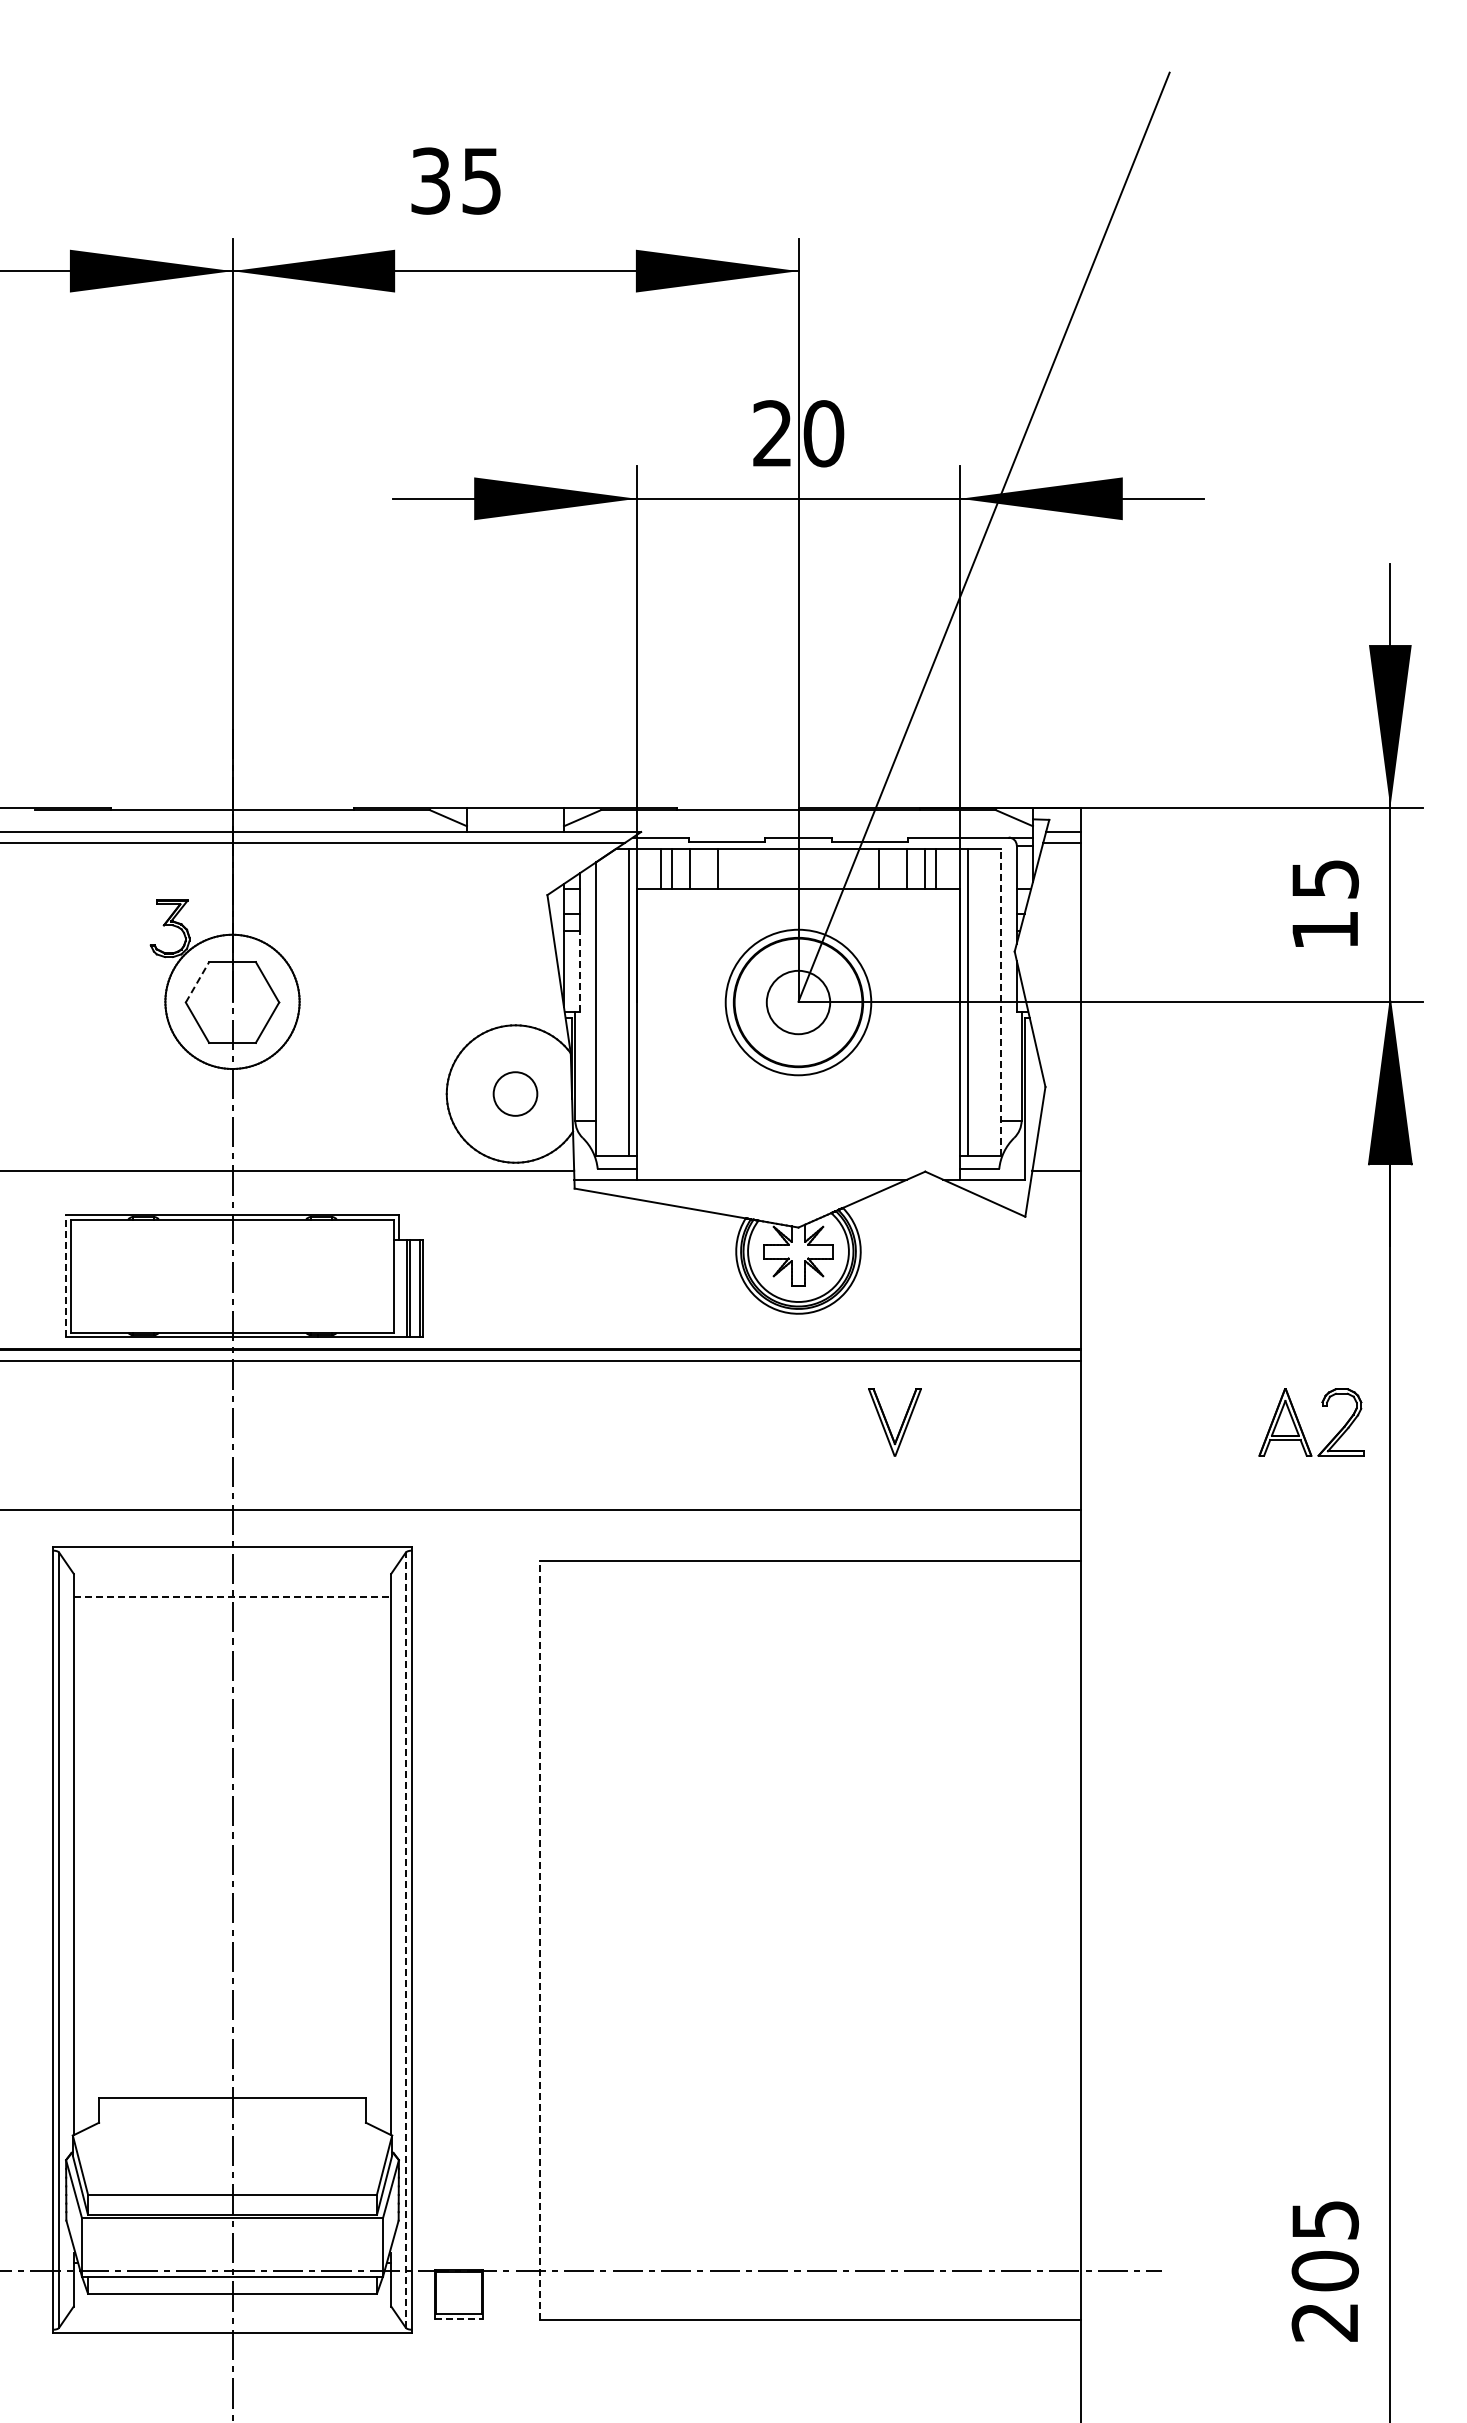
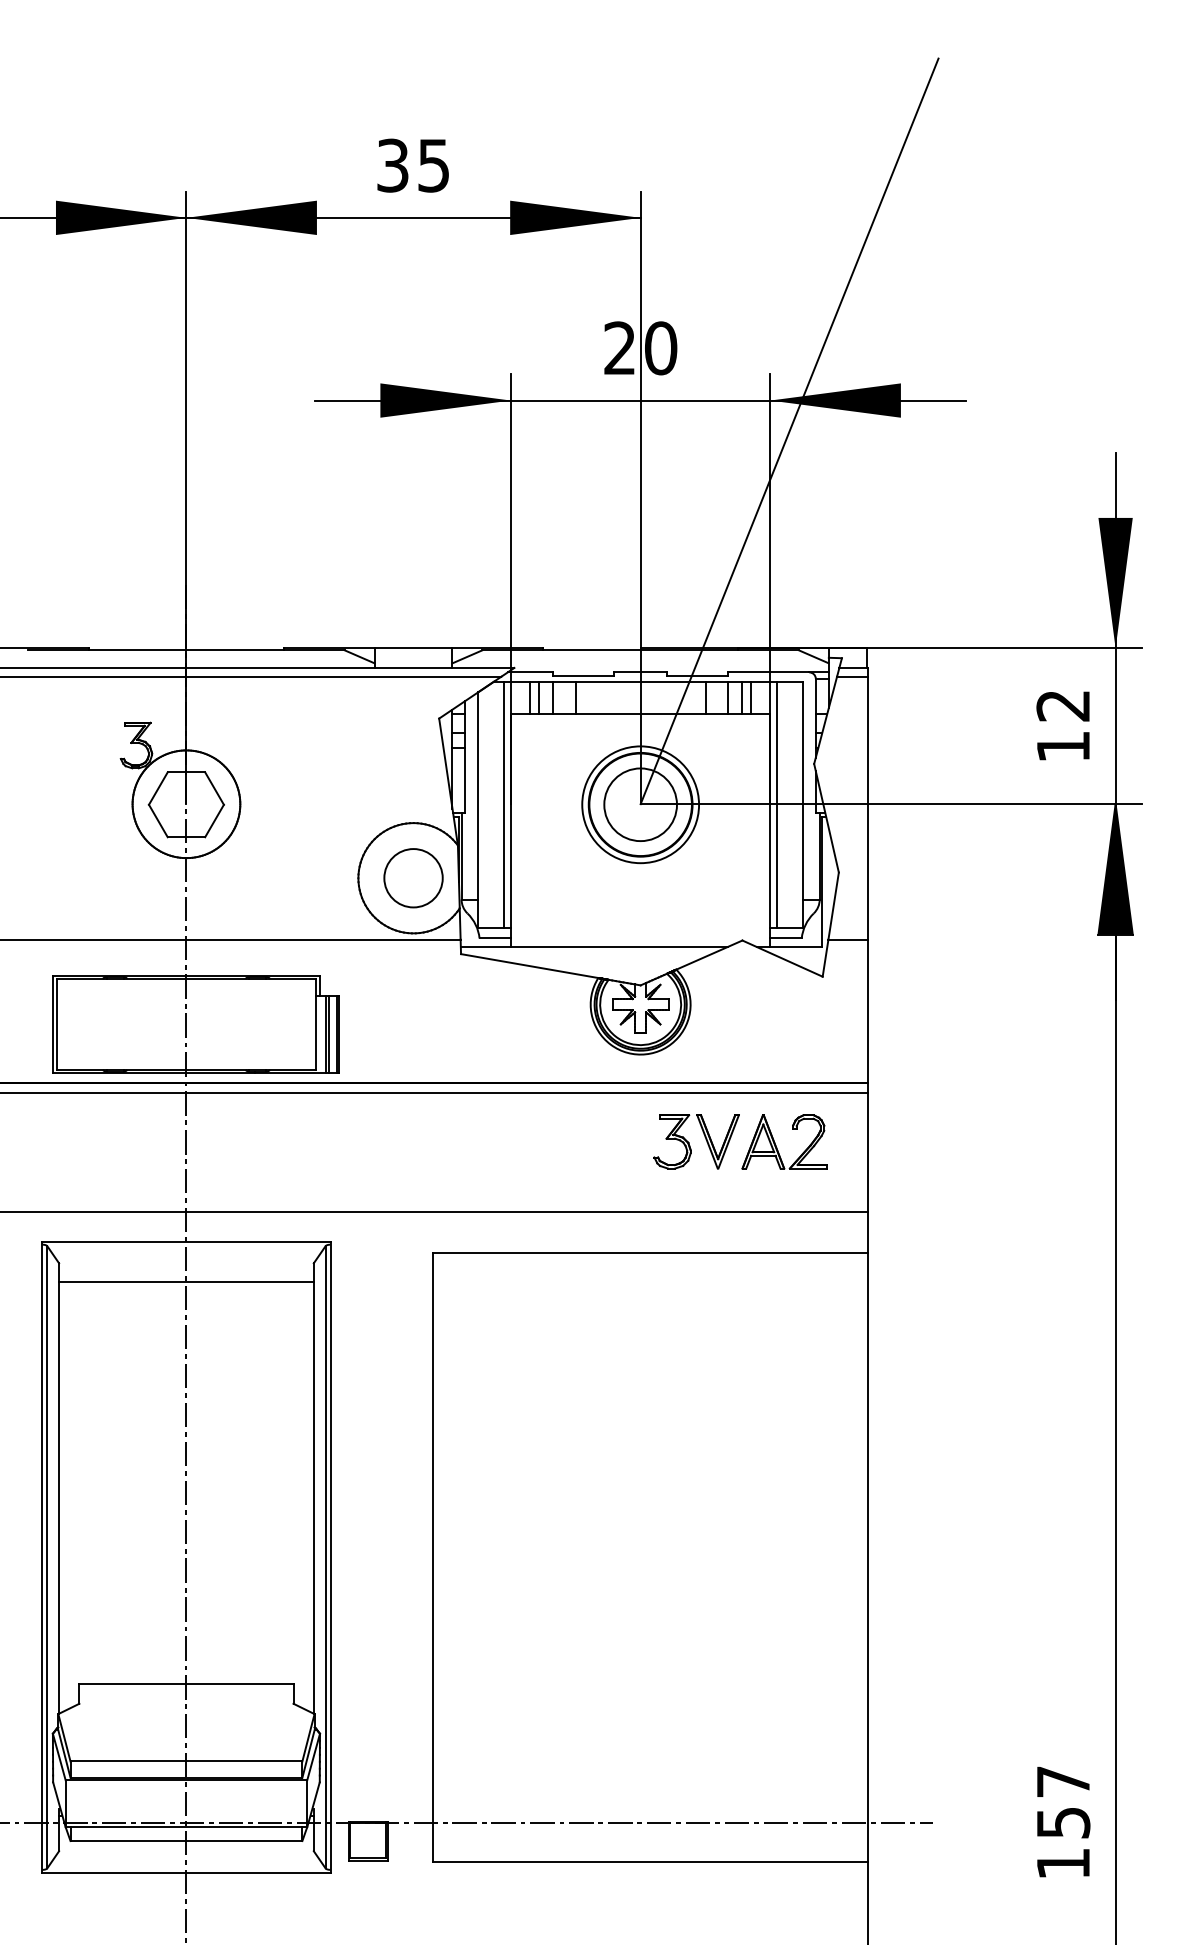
text: (455, 180) -> (412, 165), moved
text: (1324, 879) -> (1062, 706), 15 -> 12
line: (580, 971) -> (465, 779), dashed -> solid
line: (197, 981) -> (158, 787), dashed -> solid
circle: (798, 1002) -> (640, 804), size x1.43
line: (1000, 1002) -> (802, 804), dashed -> solid
circle: (515, 1093) -> (413, 877), size x1.67
line: (65, 1276) -> (52, 1024), dashed -> solid
part: (838, 1422) -> (672, 1141), added
part: (1301, 1426) -> (776, 1145), moved
line: (232, 1597) -> (186, 1282), dashed -> solid
line: (405, 1939) -> (325, 1556), dashed -> solid
line: (539, 1940) -> (432, 1557), dashed -> solid
text: (1324, 2271) -> (1062, 1823), 205 -> 157
line: (459, 2318) -> (368, 1860), dashed -> solid

